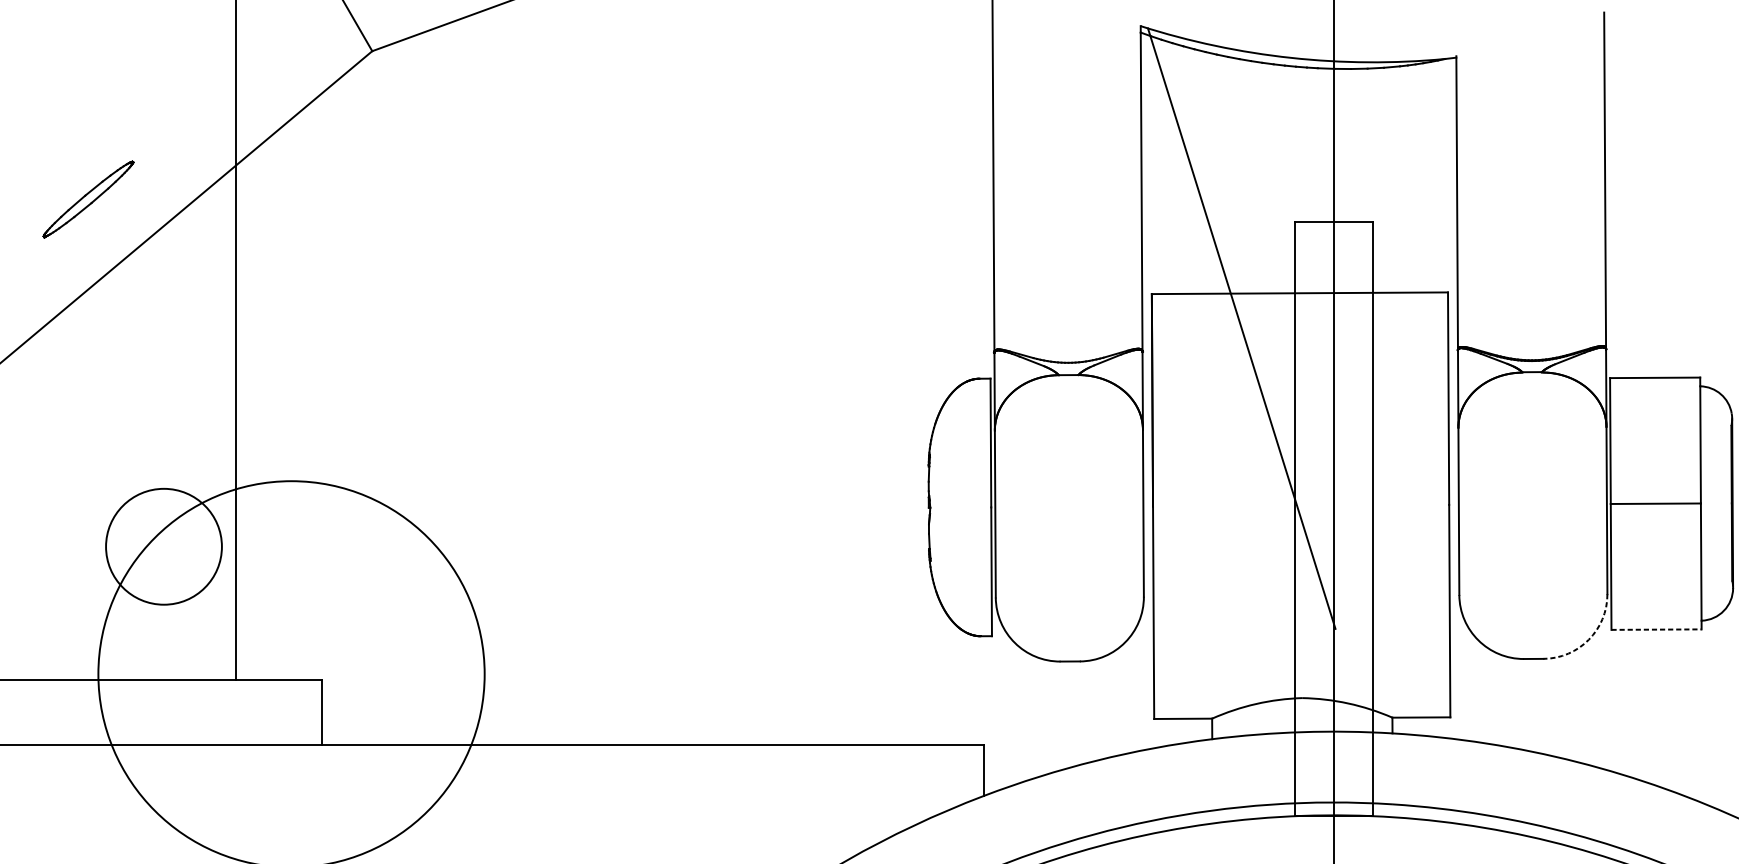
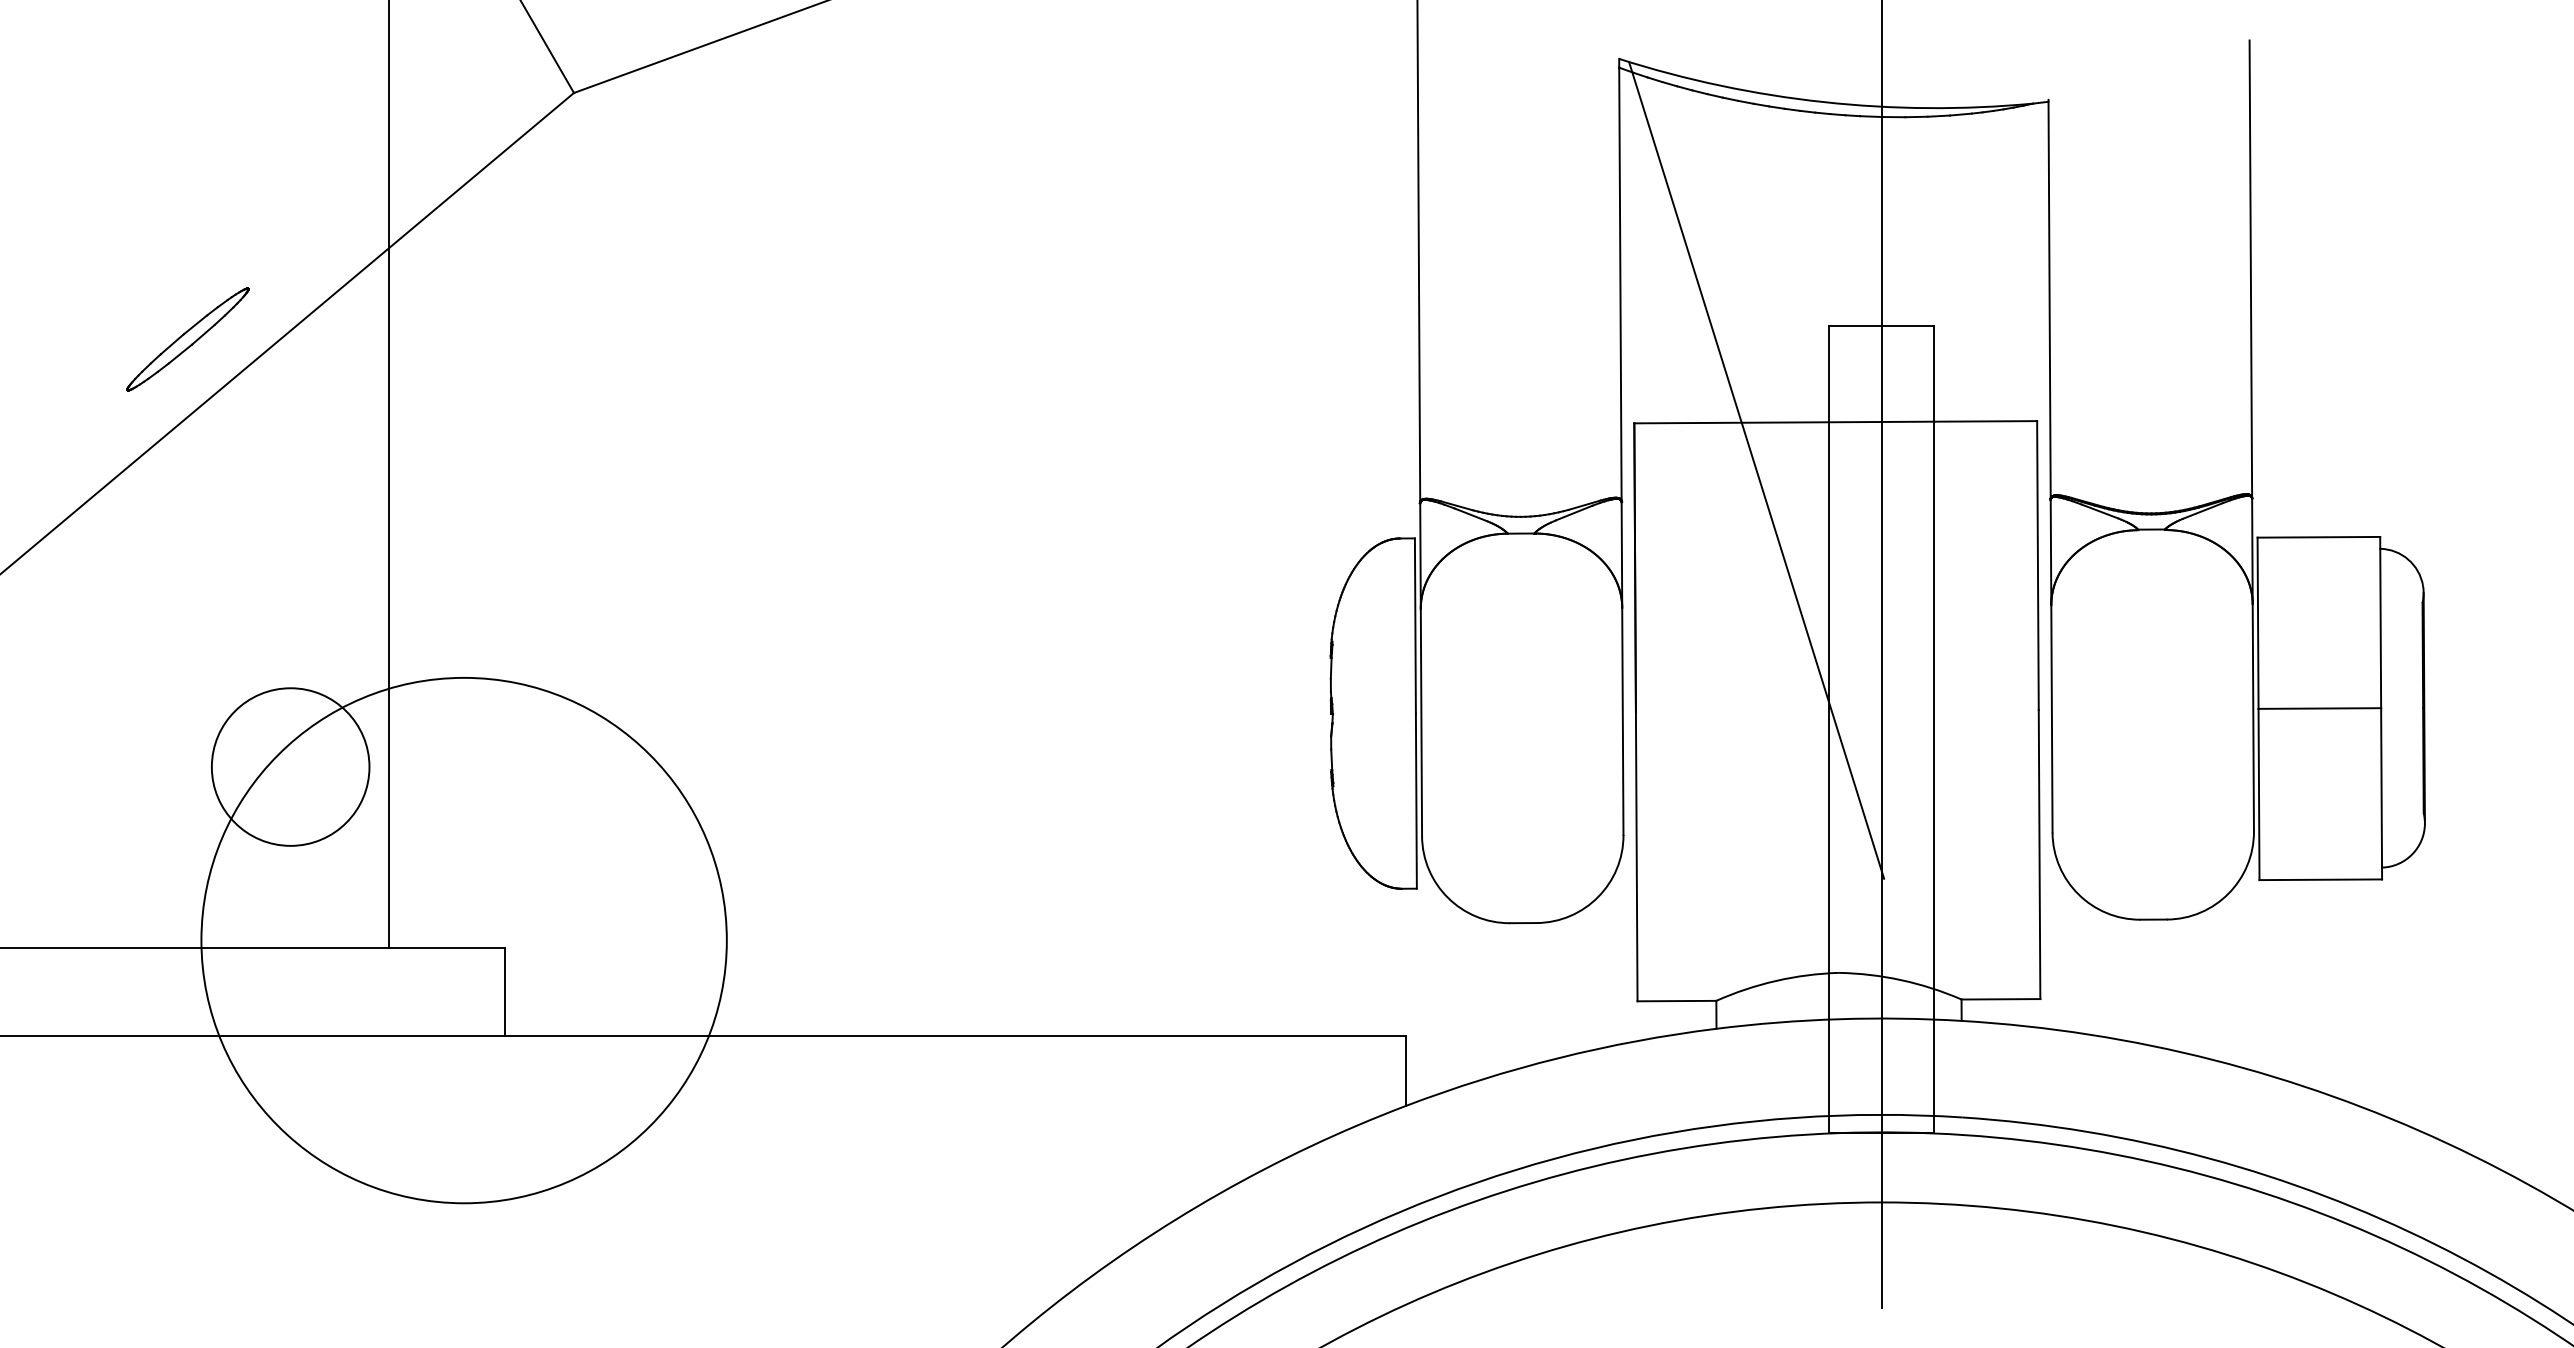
part: (88, 199) -> (187, 339), moved
line: (1657, 629) -> (2321, 879), dashed -> solid
arc: (1588, 639) -> (2228, 893), dashed -> solid

